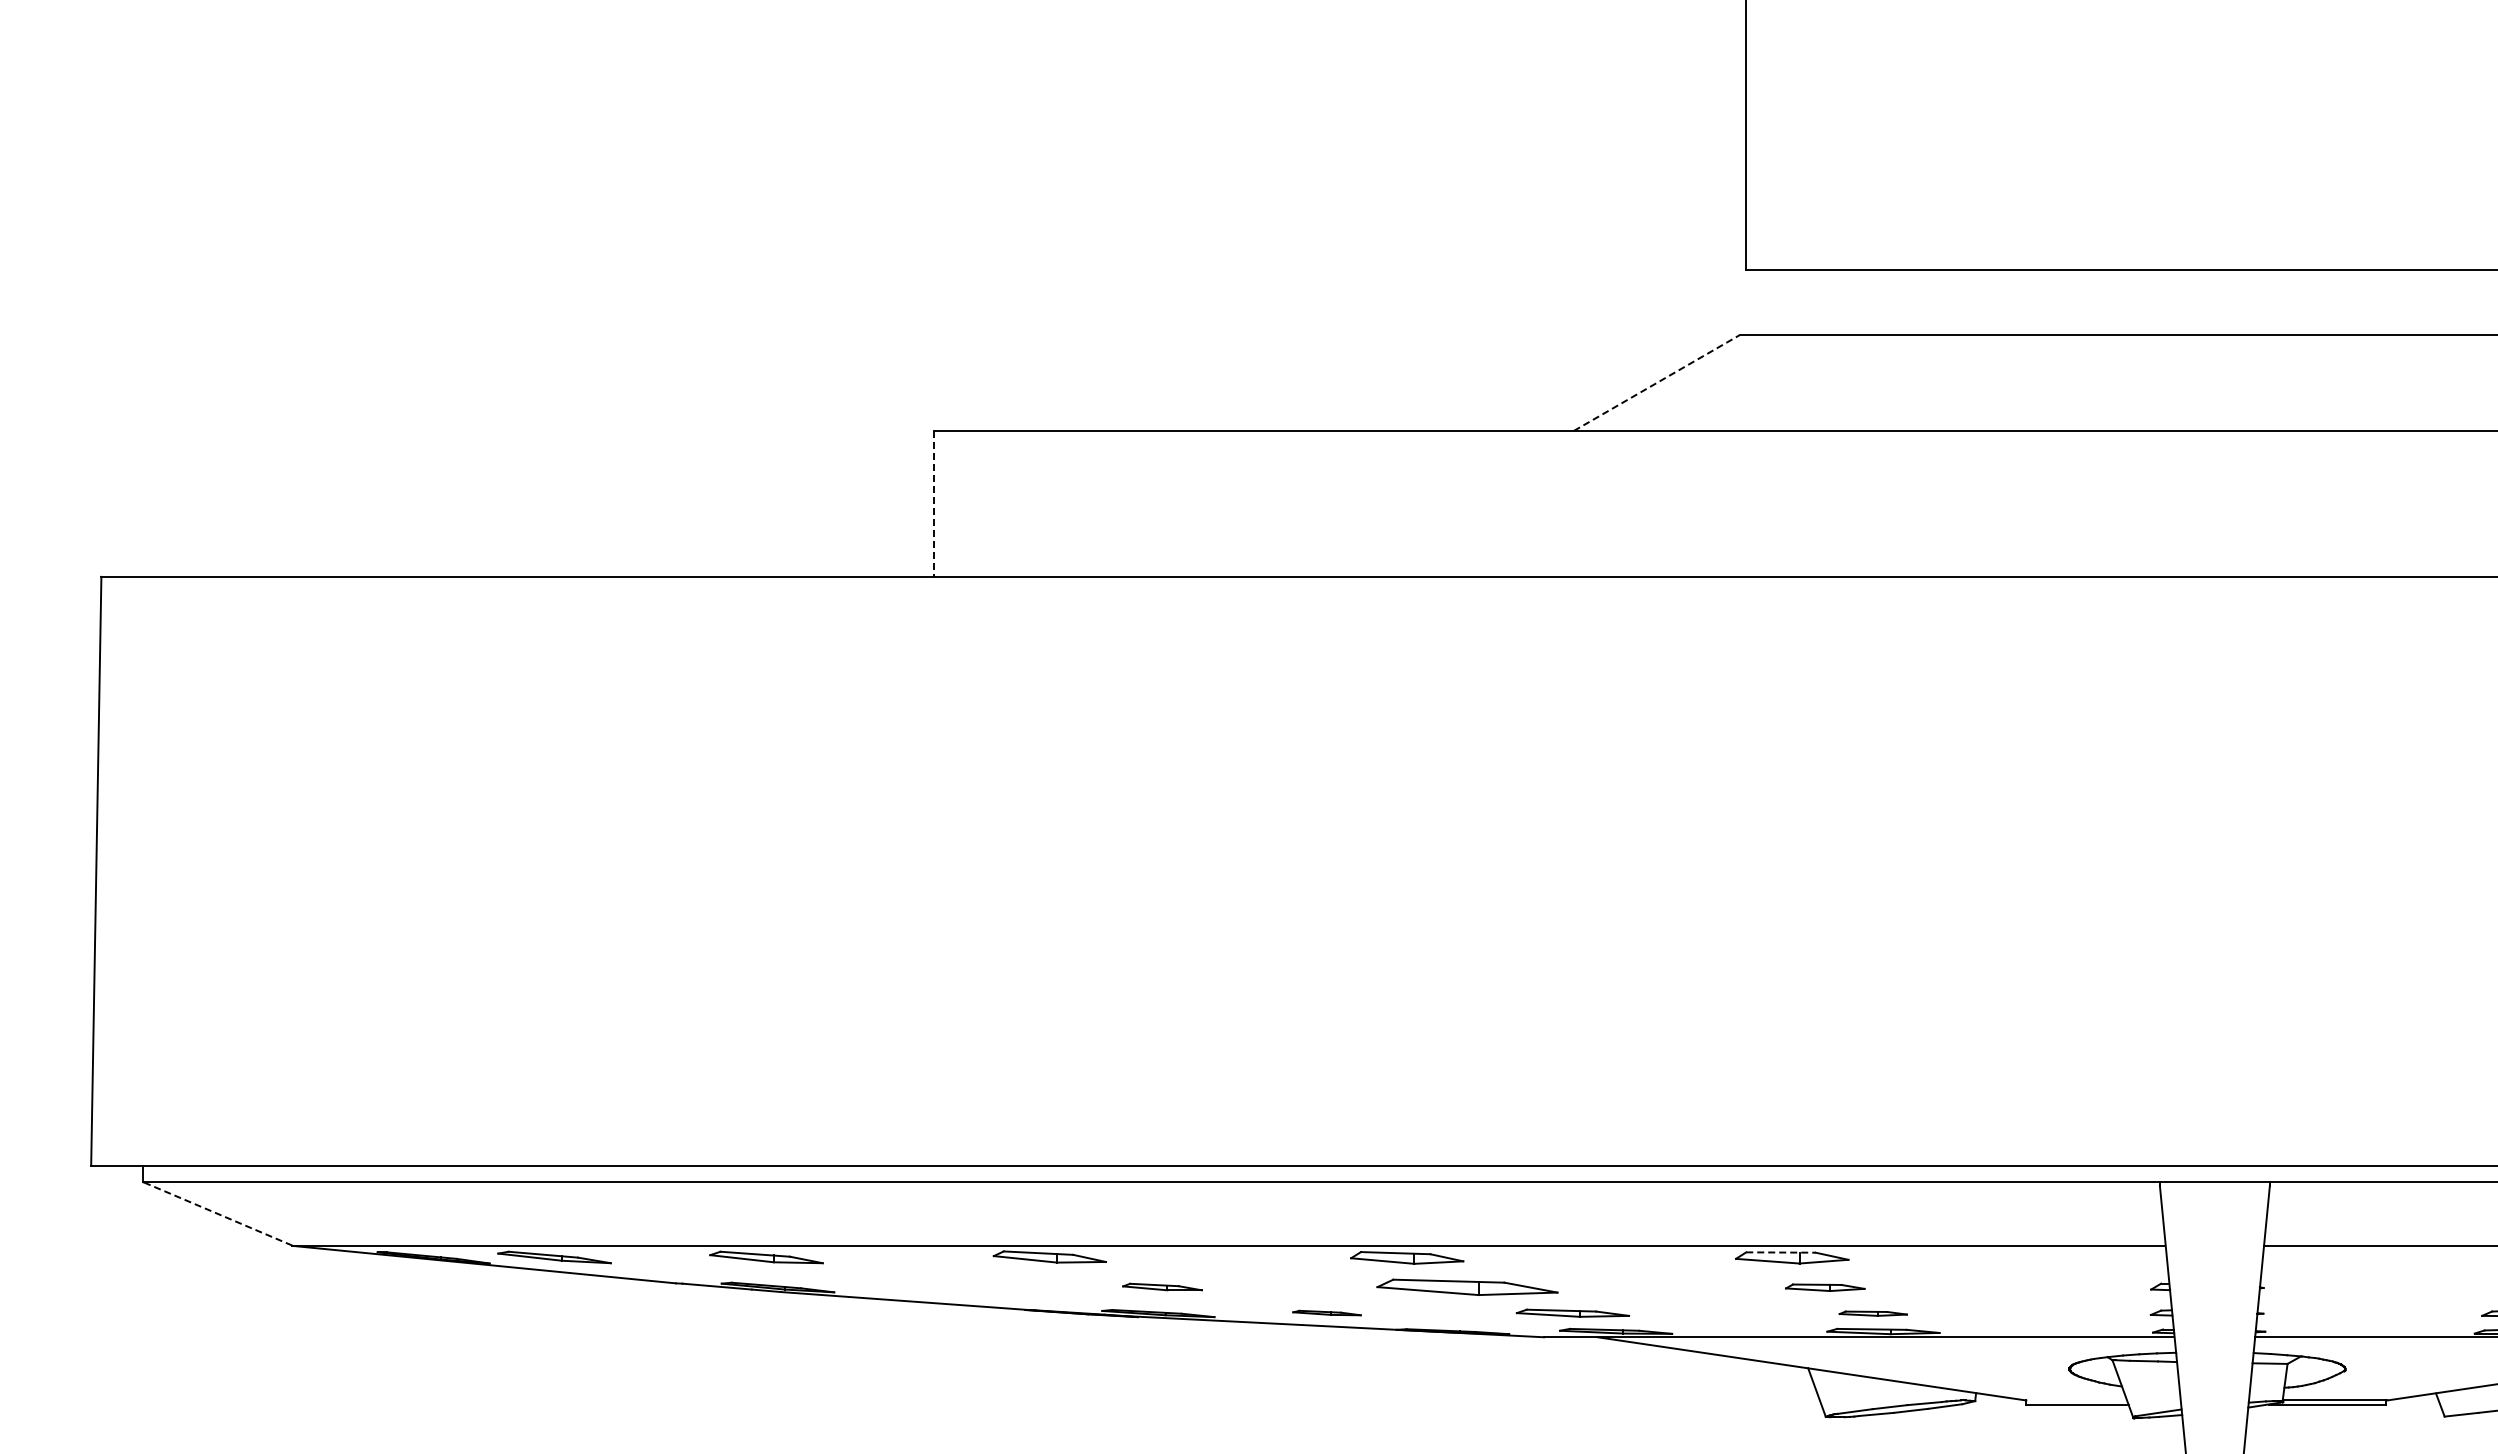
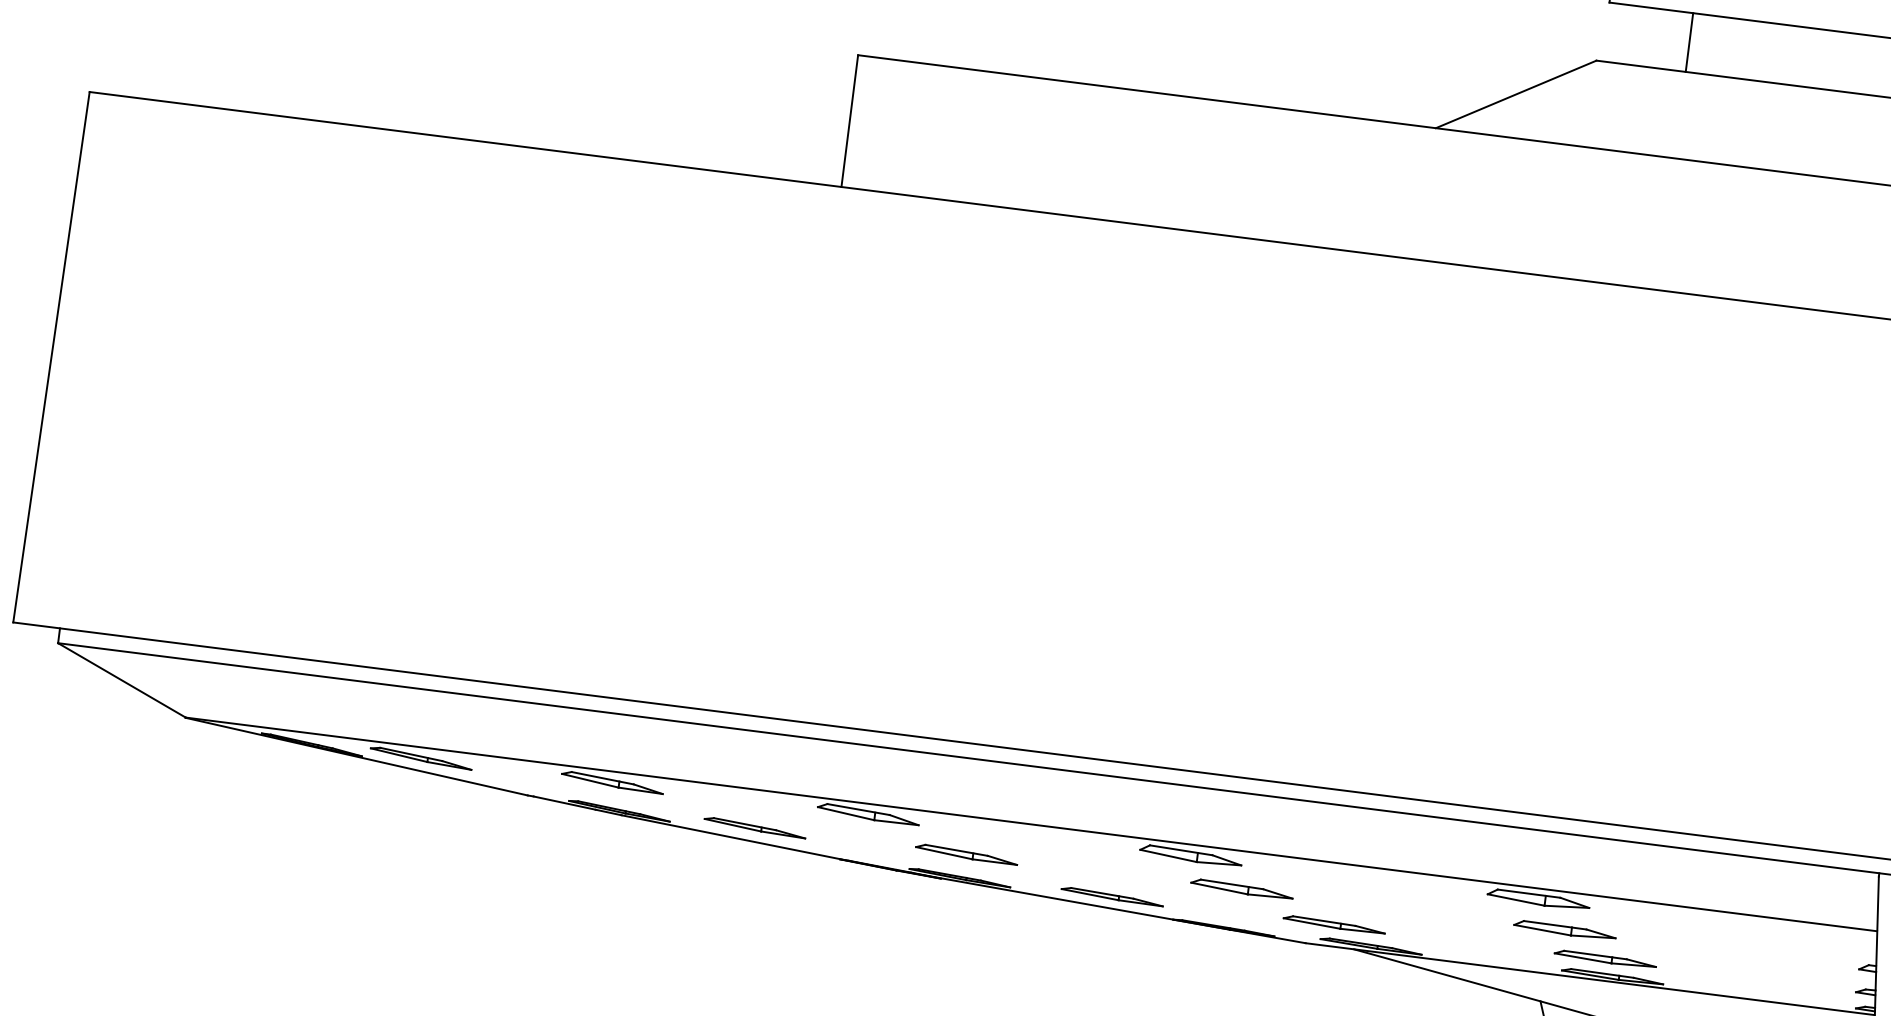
line: (1838, 302) -> (1689, 42), added
line: (1656, 383) -> (1515, 94), dashed -> solid
line: (934, 503) -> (850, 120), dashed -> solid
line: (217, 1213) -> (121, 680), dashed -> solid
line: (1780, 1252) -> (1528, 893), dashed -> solid
part: (928, 1286) -> (755, 827), added
part: (1162, 1286) -> (966, 853), size x1.43
part: (1467, 1286) -> (1242, 888), size x0.62
part: (1825, 1287) -> (1565, 930), size x1.43
part: (1326, 1312) -> (1111, 895), size x1.67
part: (1873, 1313) -> (1605, 959), size x1.67

